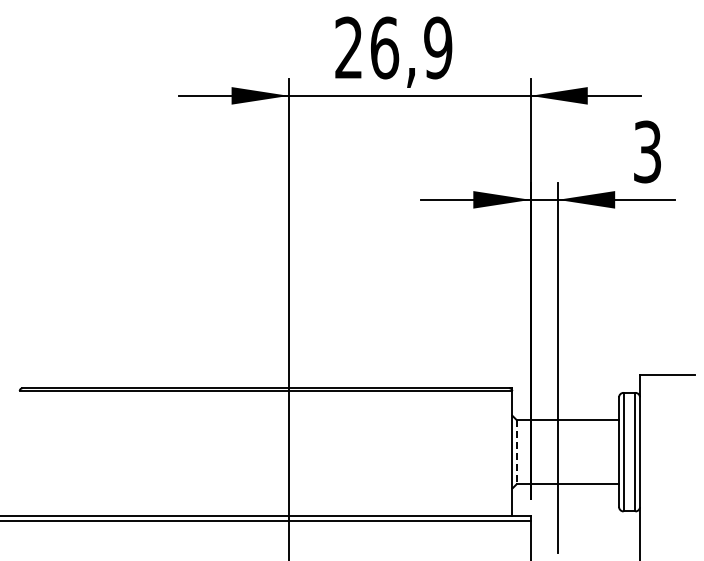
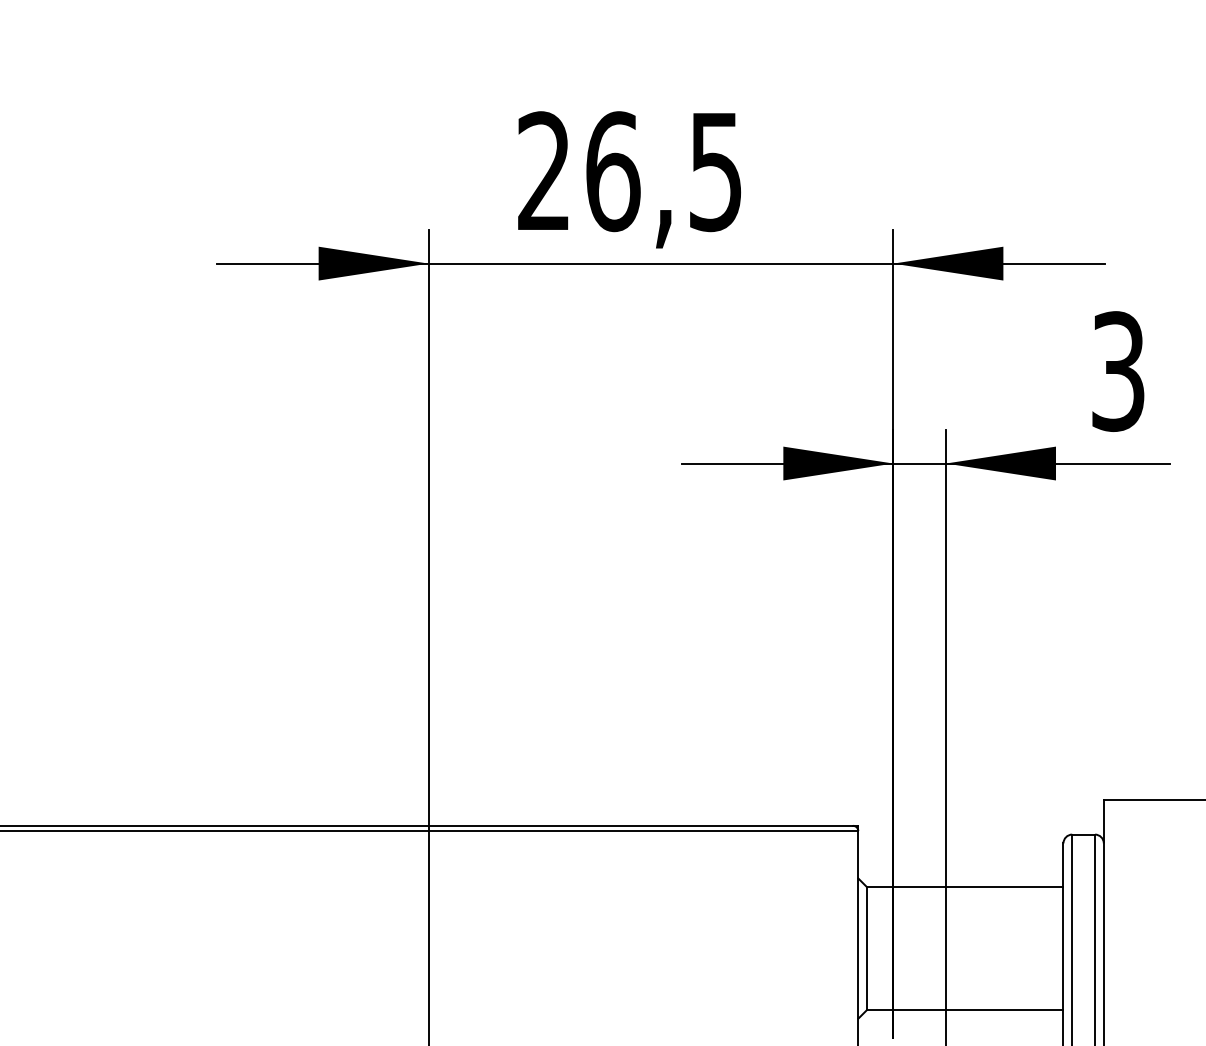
text: (438, 47) -> (716, 170), 26,9 -> 26,5
line: (516, 452) -> (866, 949), dashed -> solid

